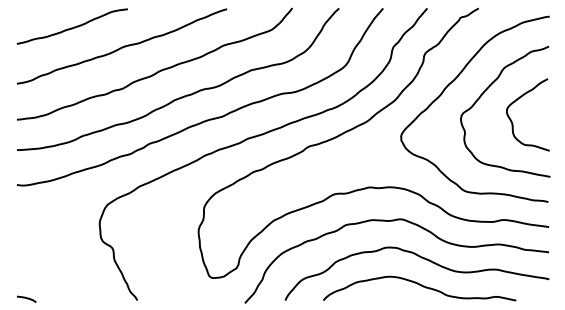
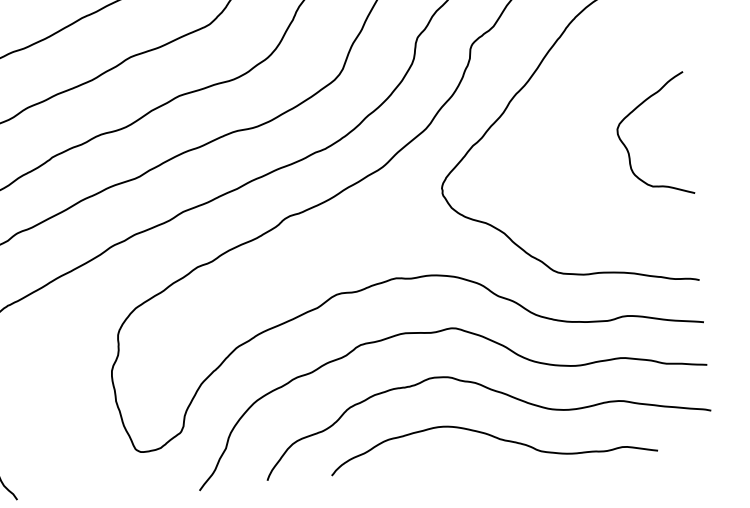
curve: (484, 93) -> (577, 104), removed

